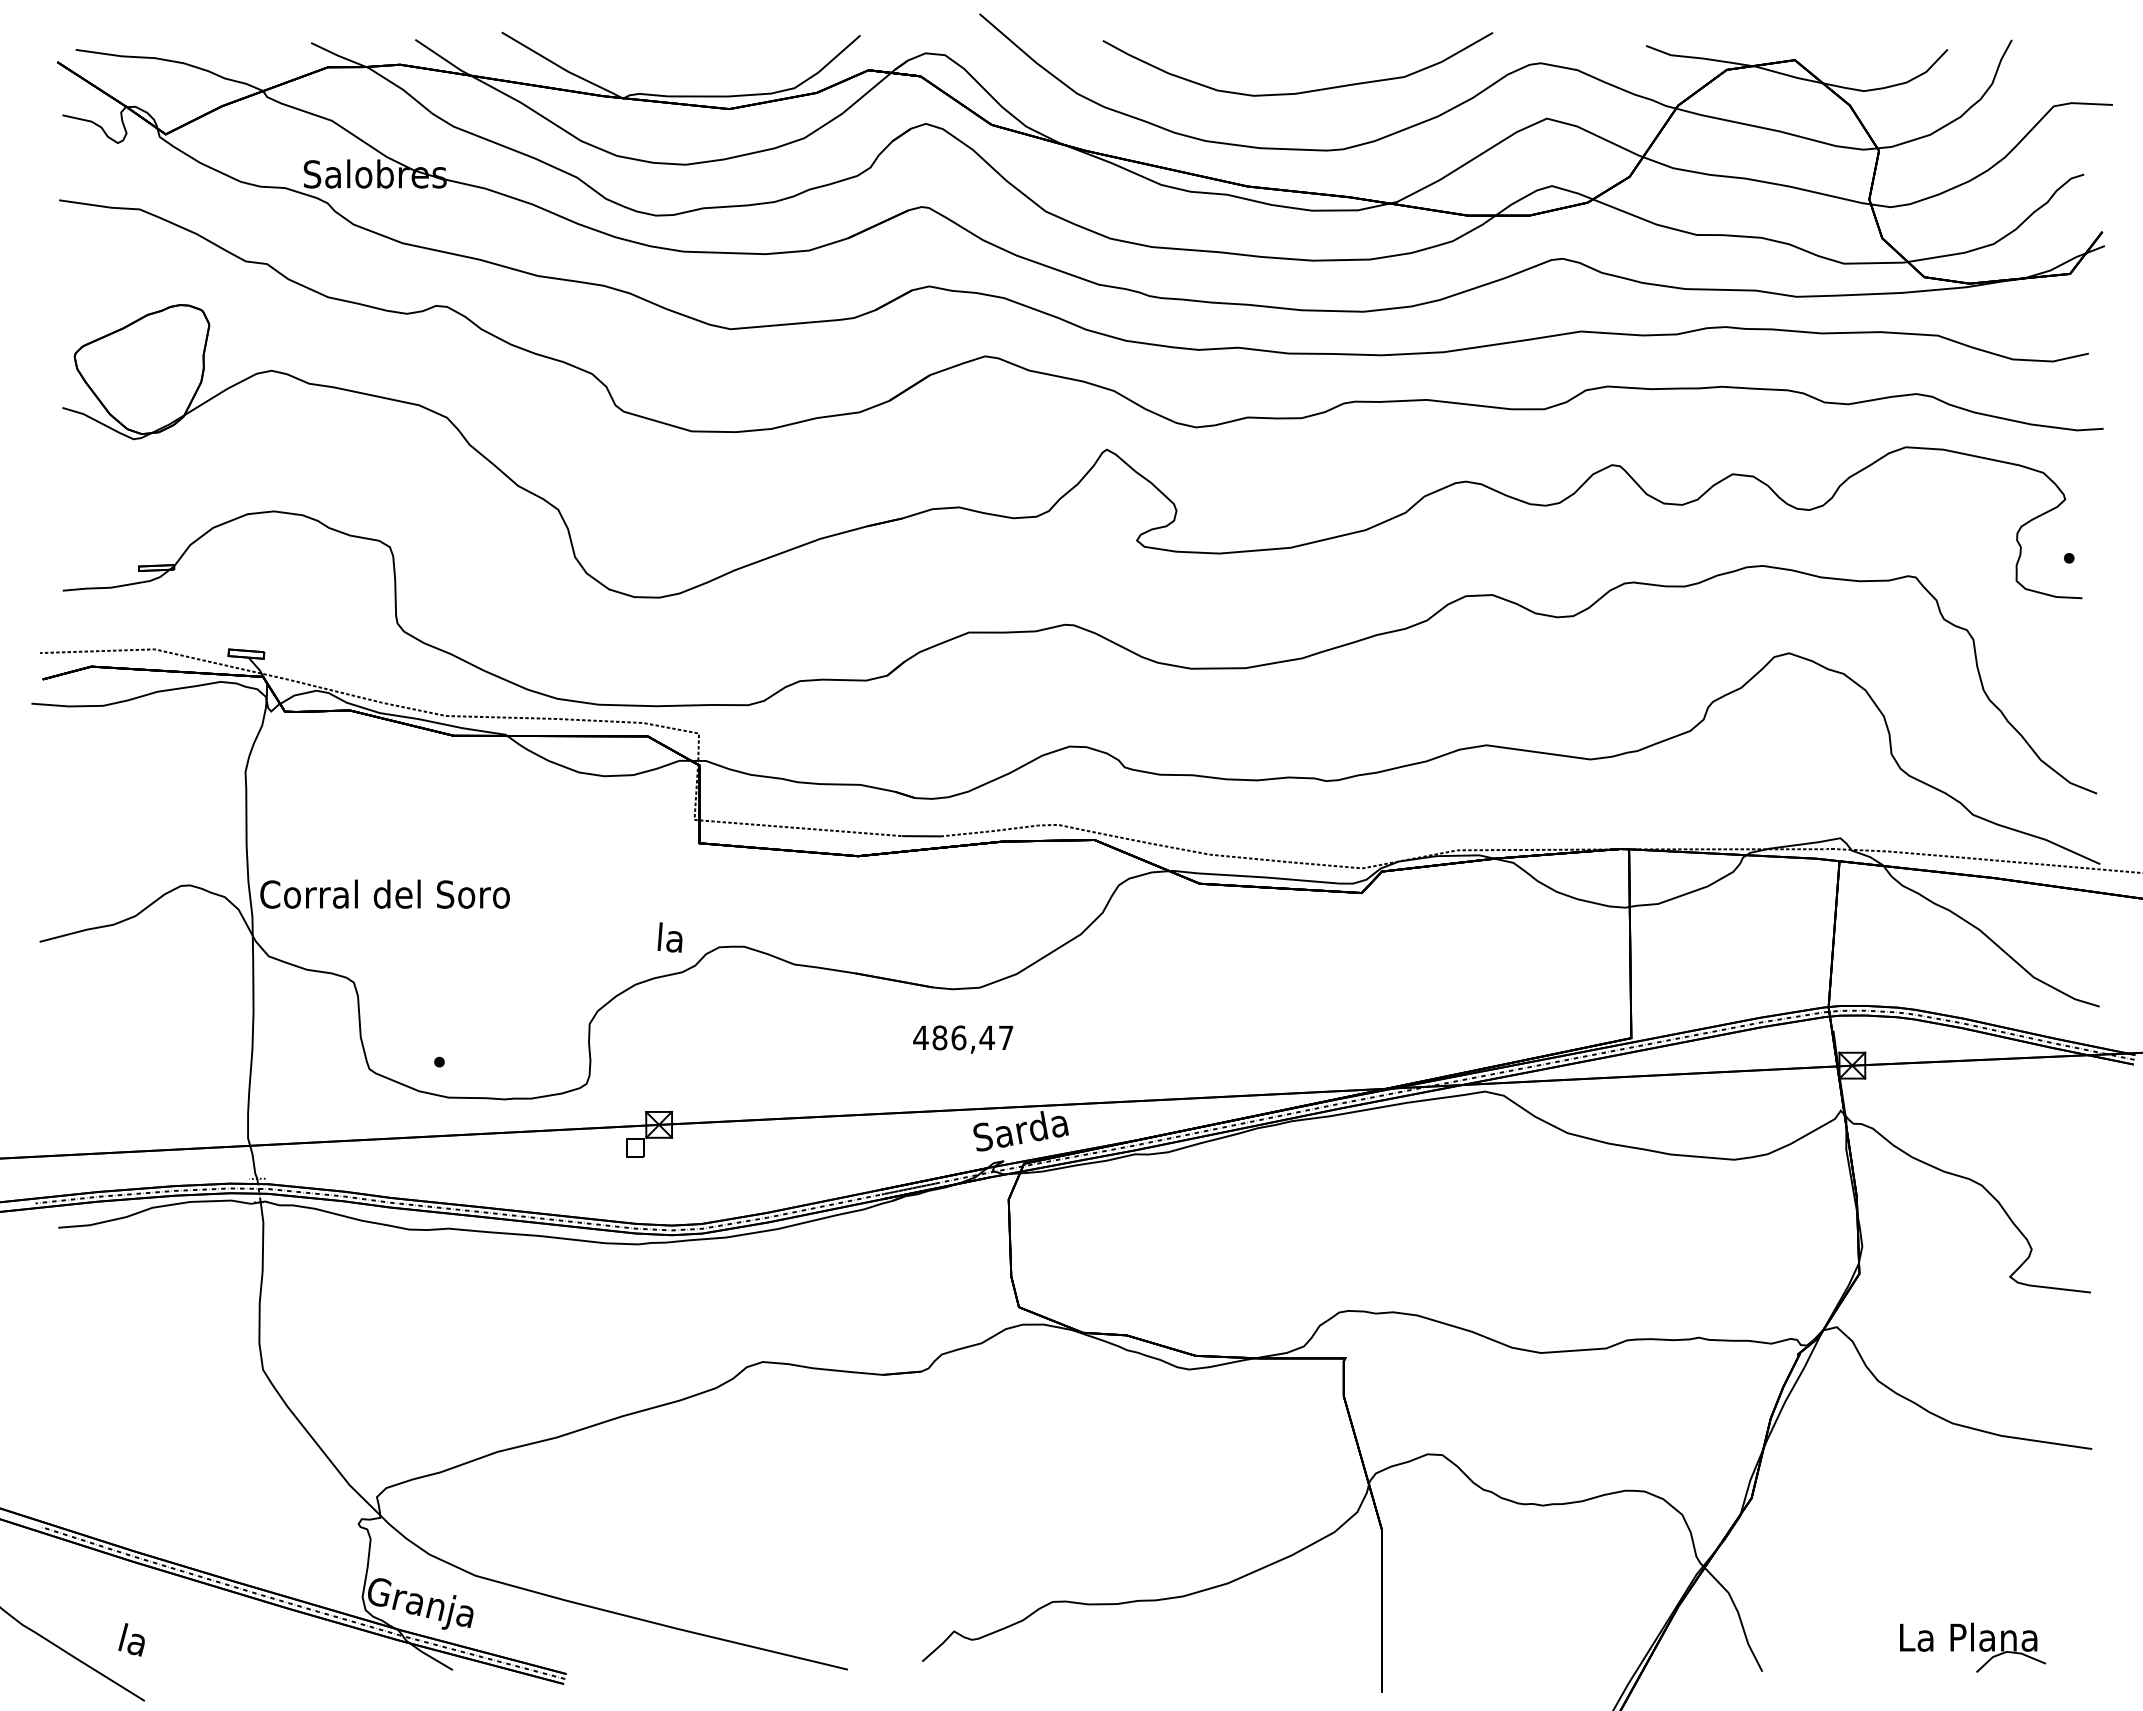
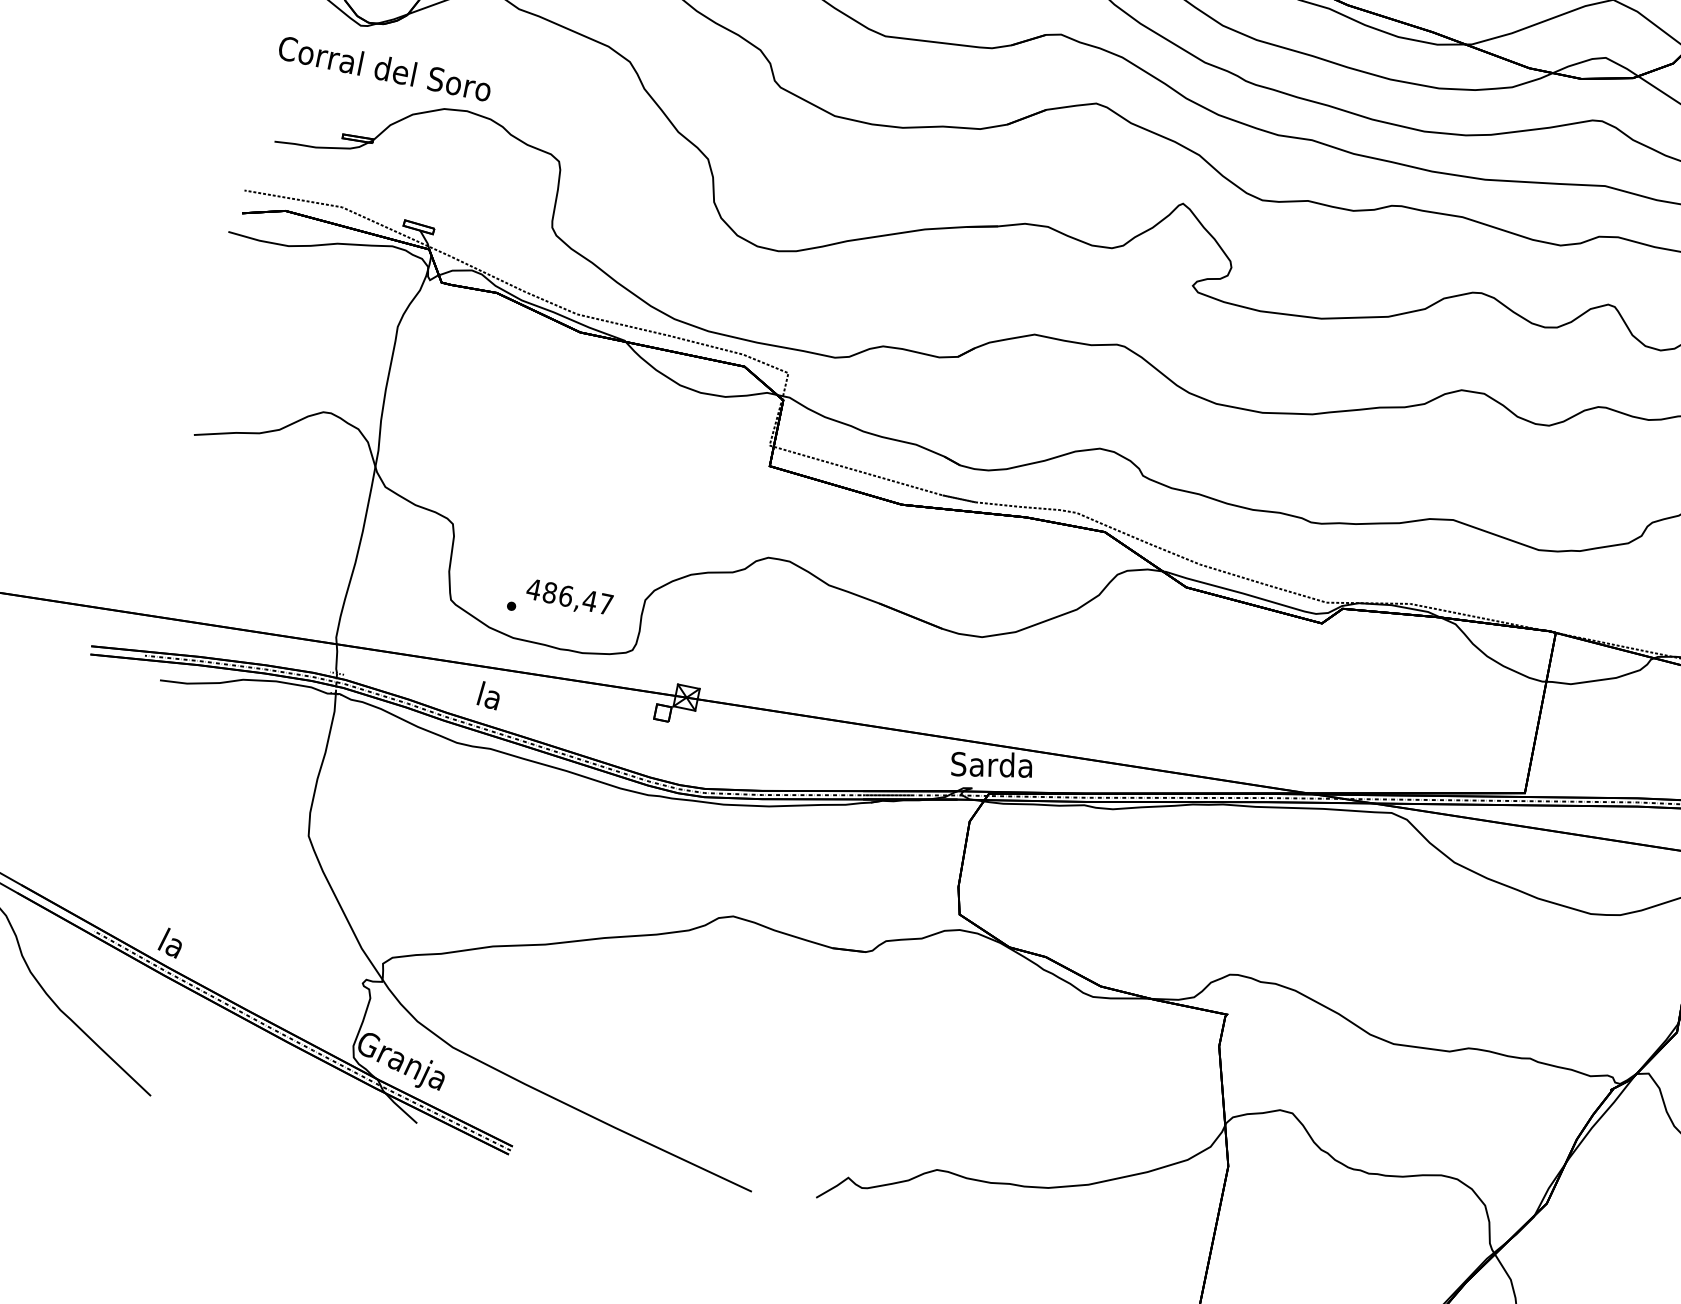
text: (384, 893) -> (384, 67), moved
text: (669, 937) -> (488, 695), moved
text: (963, 1039) -> (569, 598), moved
text: (131, 1639) -> (170, 942), moved

